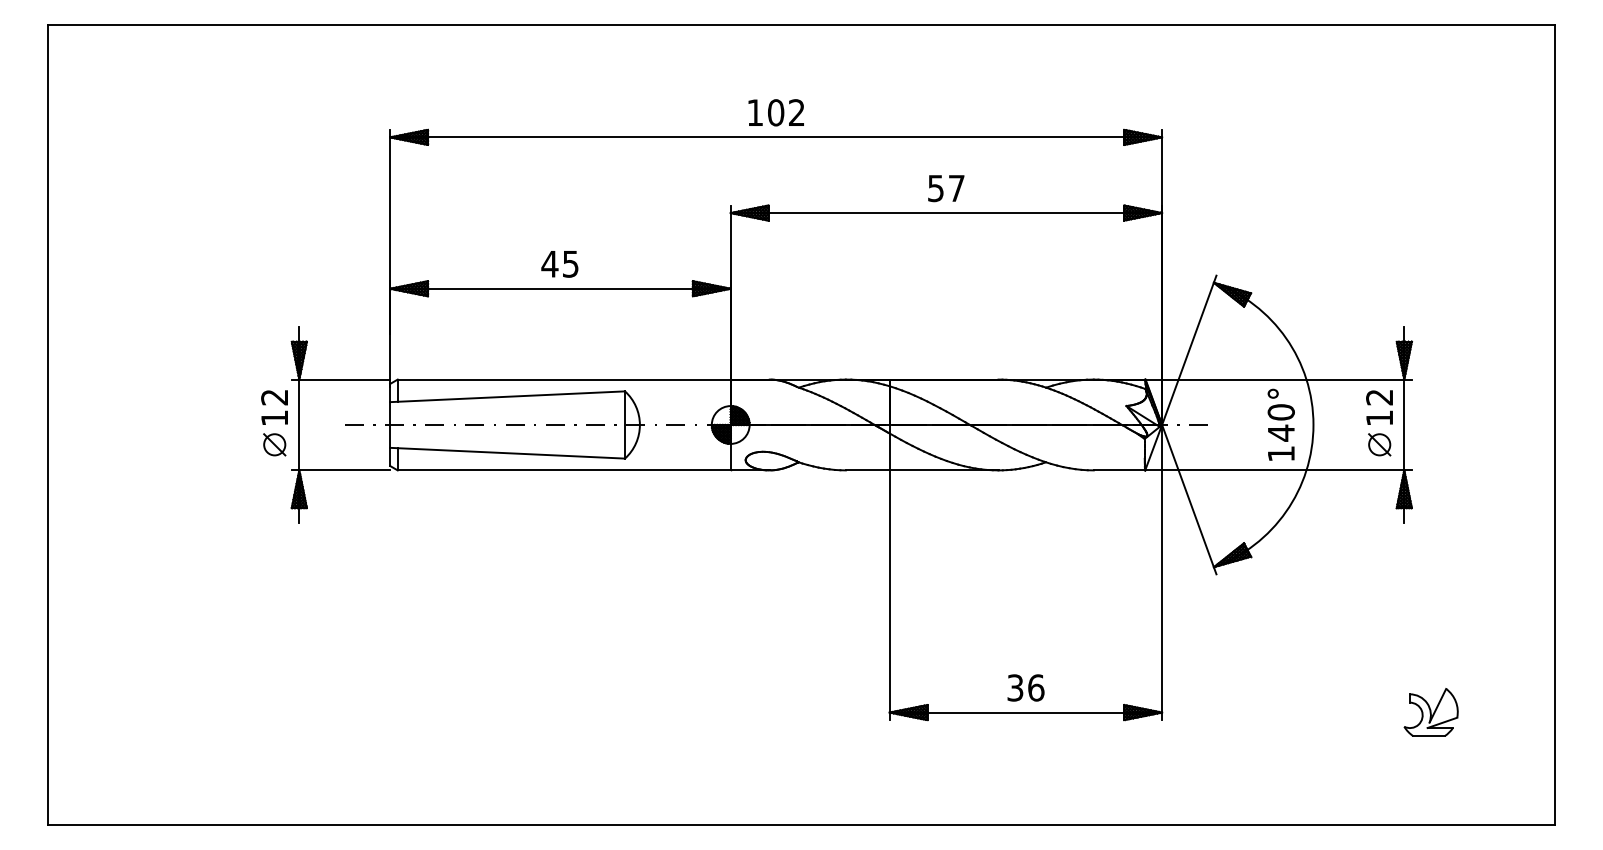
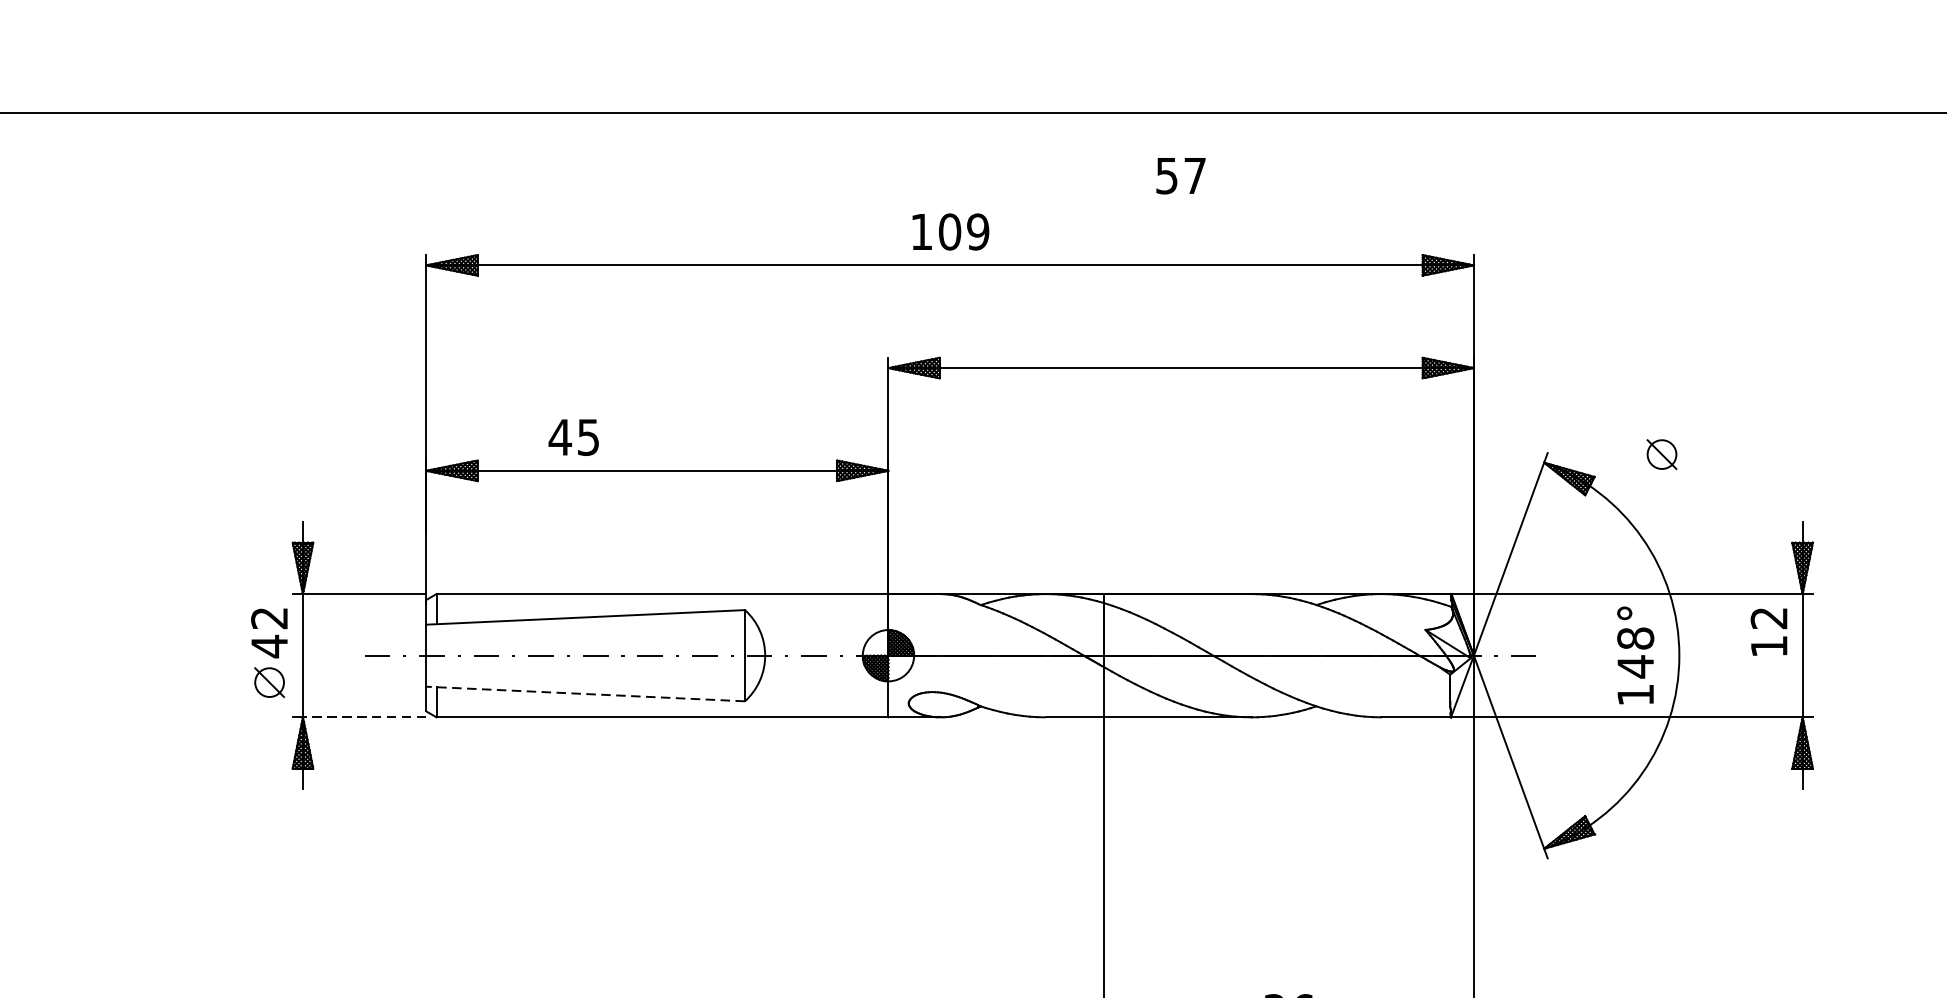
text: (796, 112) -> (977, 231), 102 -> 109
text: (946, 188) -> (1181, 175), moved
text: (559, 264) -> (573, 437), moved
text: (1281, 412) -> (1635, 638), 140° -> 148°
text: (274, 417) -> (269, 645), 12 -> 42
part: (1379, 444) -> (1661, 454), moved
line: (507, 453) -> (585, 694), solid -> dashed
line: (344, 470) -> (364, 717), solid -> dashed

